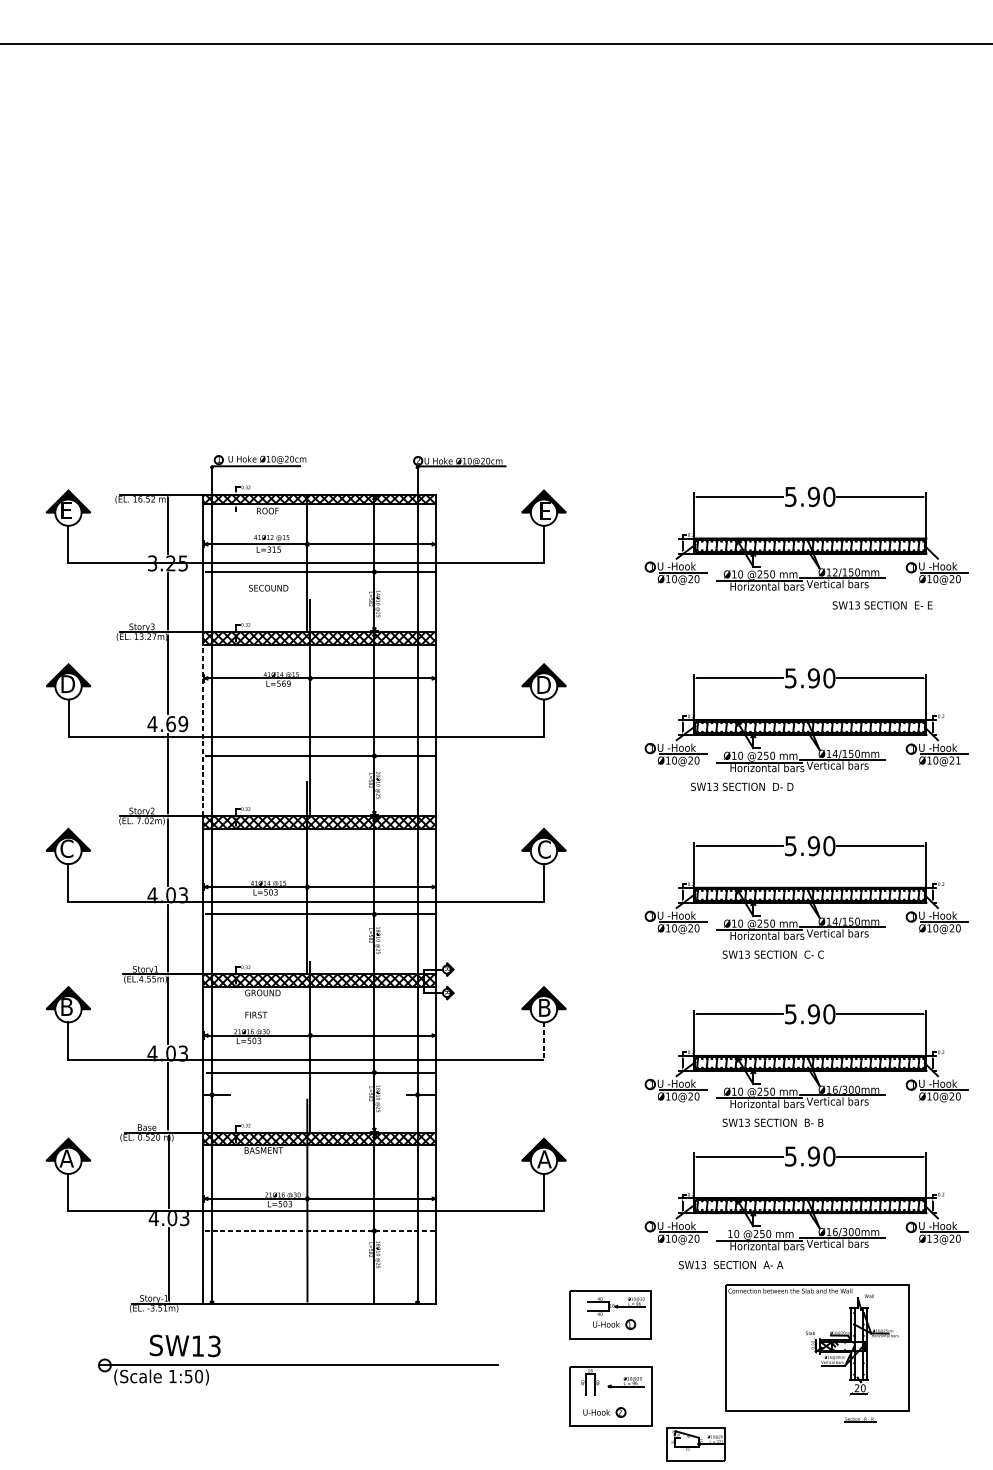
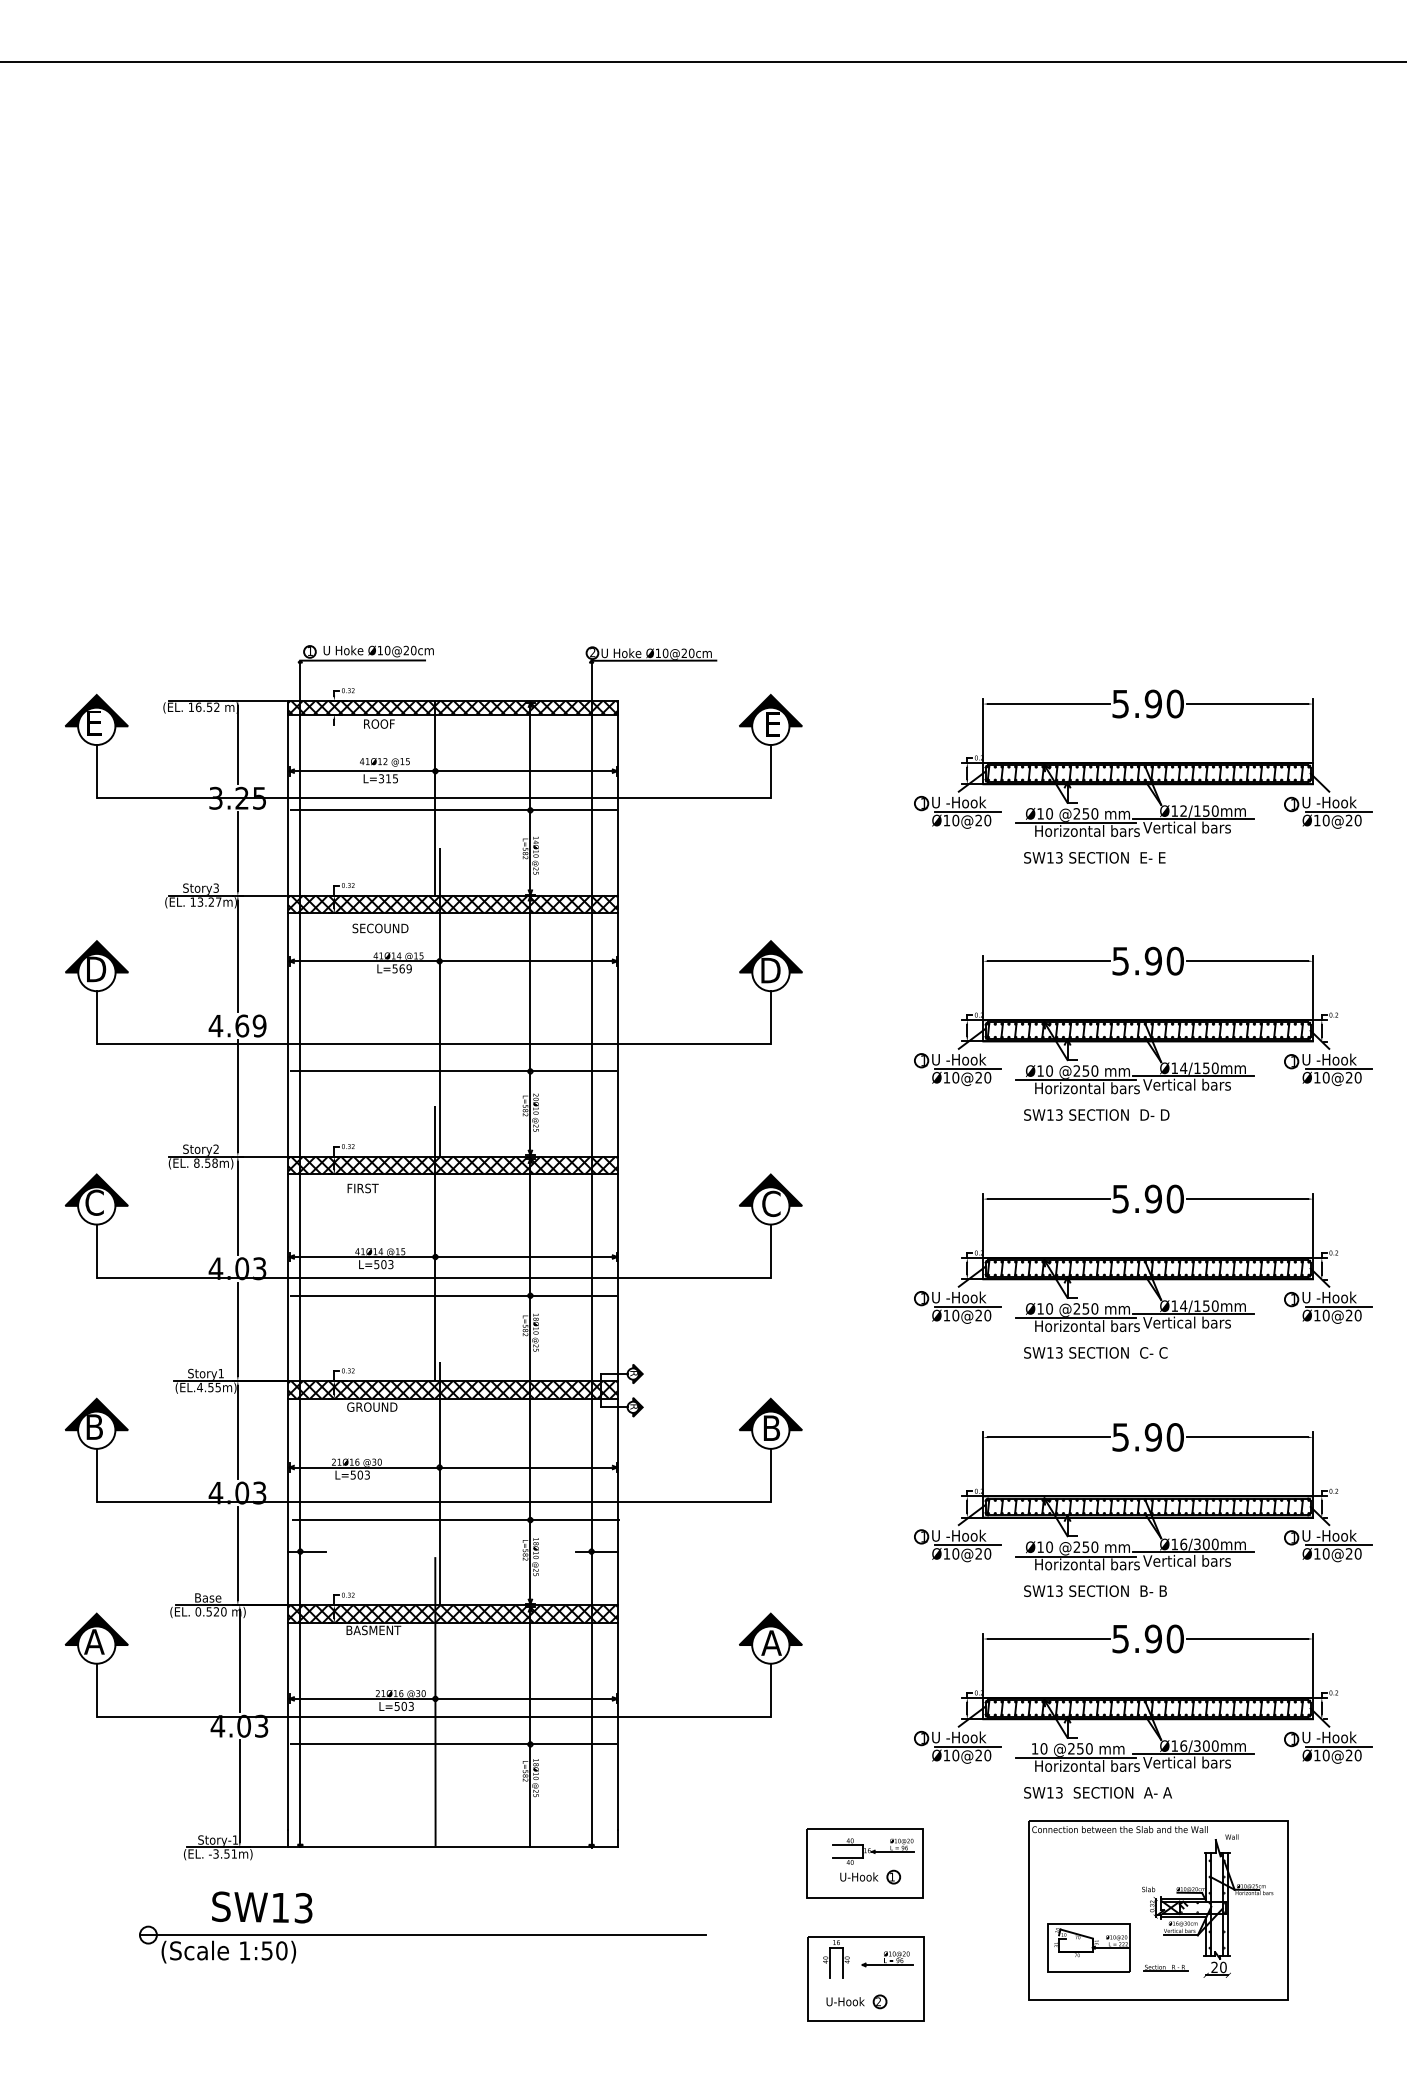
text: (268, 588) -> (380, 928), moved
text: (882, 605) -> (1094, 857), moved
line: (203, 730) -> (288, 1034), dashed -> solid
text: (957, 760) -> (1357, 1077), Ø10@21 -> Ø10@20
text: (742, 786) -> (1096, 1114), moved
text: (145, 820) -> (205, 1162), 7.02m) -> 8.58m)
text: (255, 1015) -> (362, 1188), moved
line: (543, 1041) -> (770, 1475), dashed -> solid
line: (320, 1230) -> (453, 1744), dashed -> solid
text: (935, 1238) -> (1325, 1755), Ø13@20 -> Ø10@20
text: (730, 1264) -> (1097, 1792), moved
part: (859, 1419) -> (1165, 1967), moved
part: (695, 1444) -> (1088, 1947), moved

